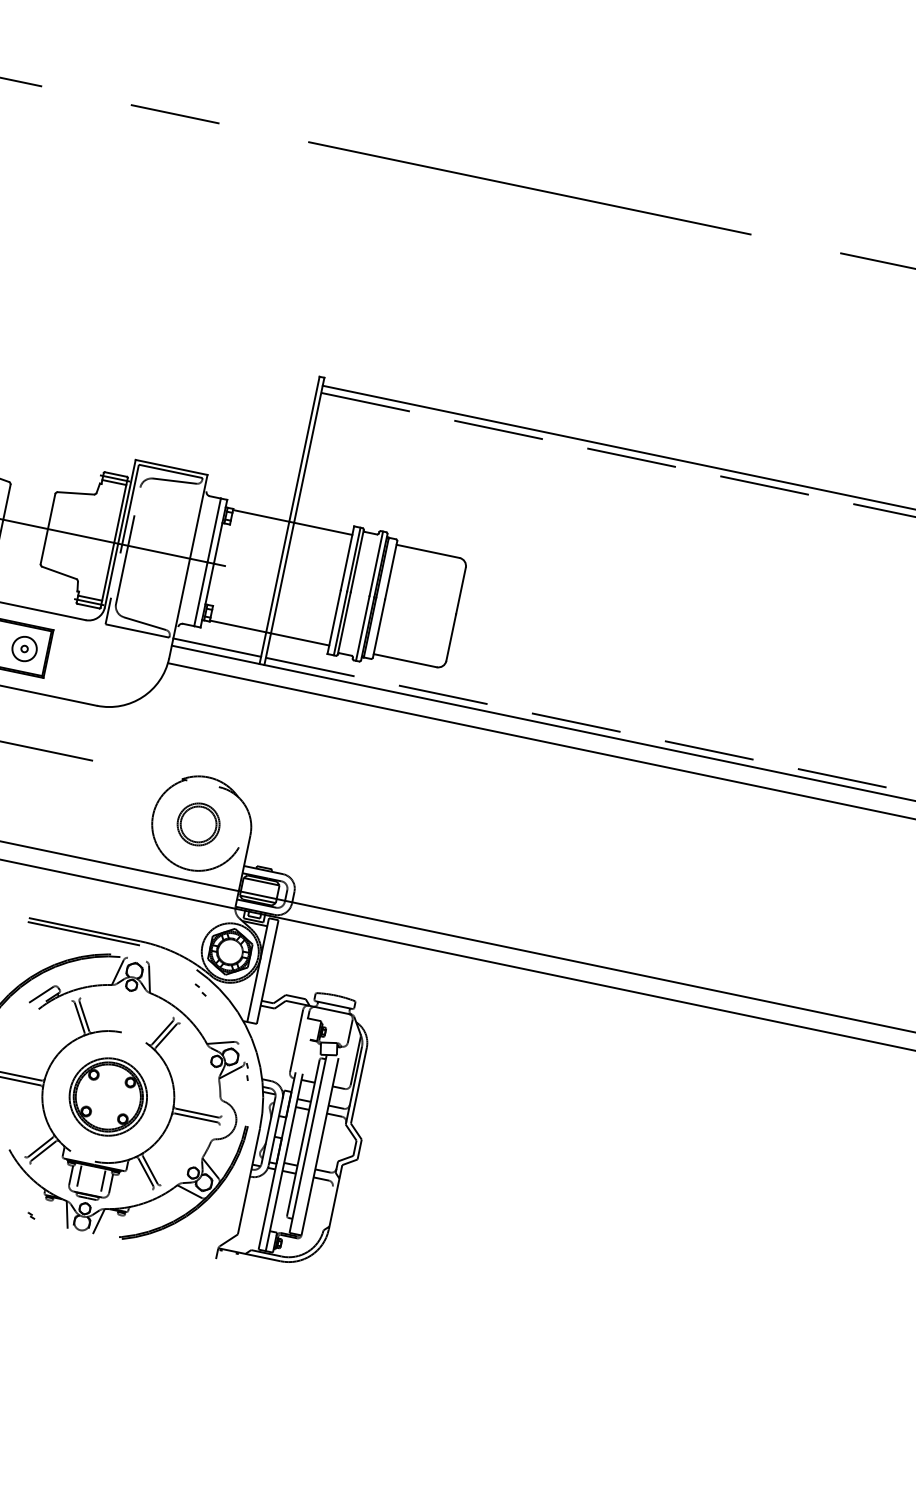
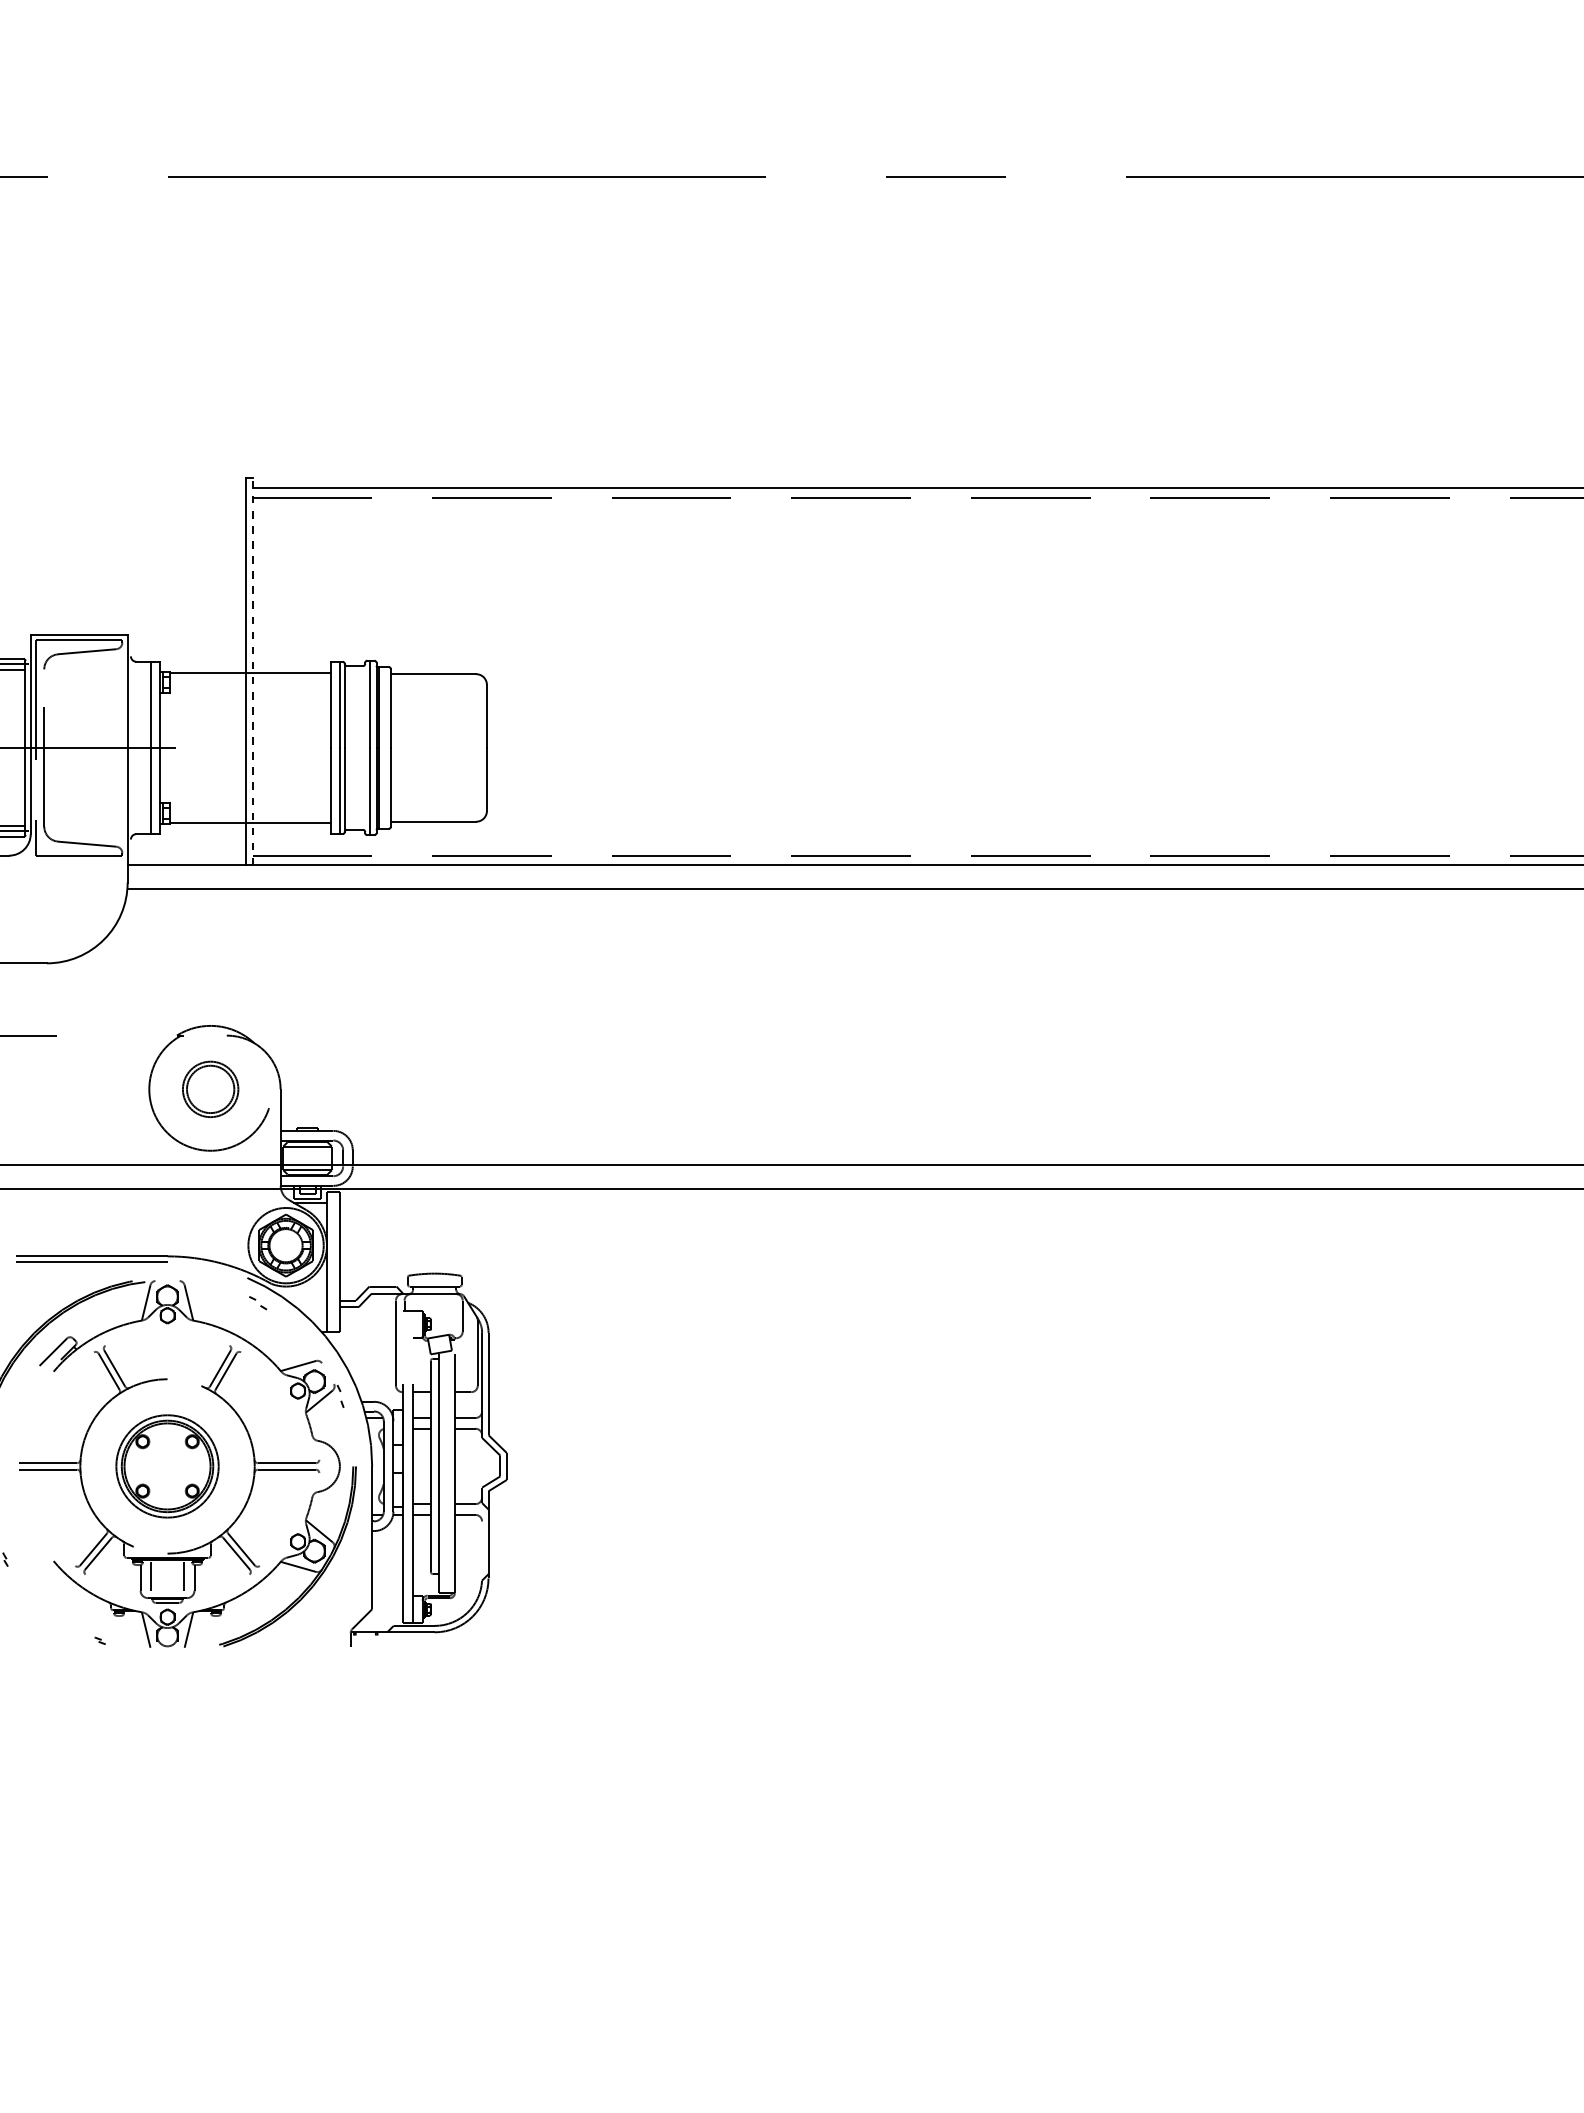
line: (294, 521) -> (252, 671), solid -> dashed
line: (216, 647) -> (186, 855), removed

